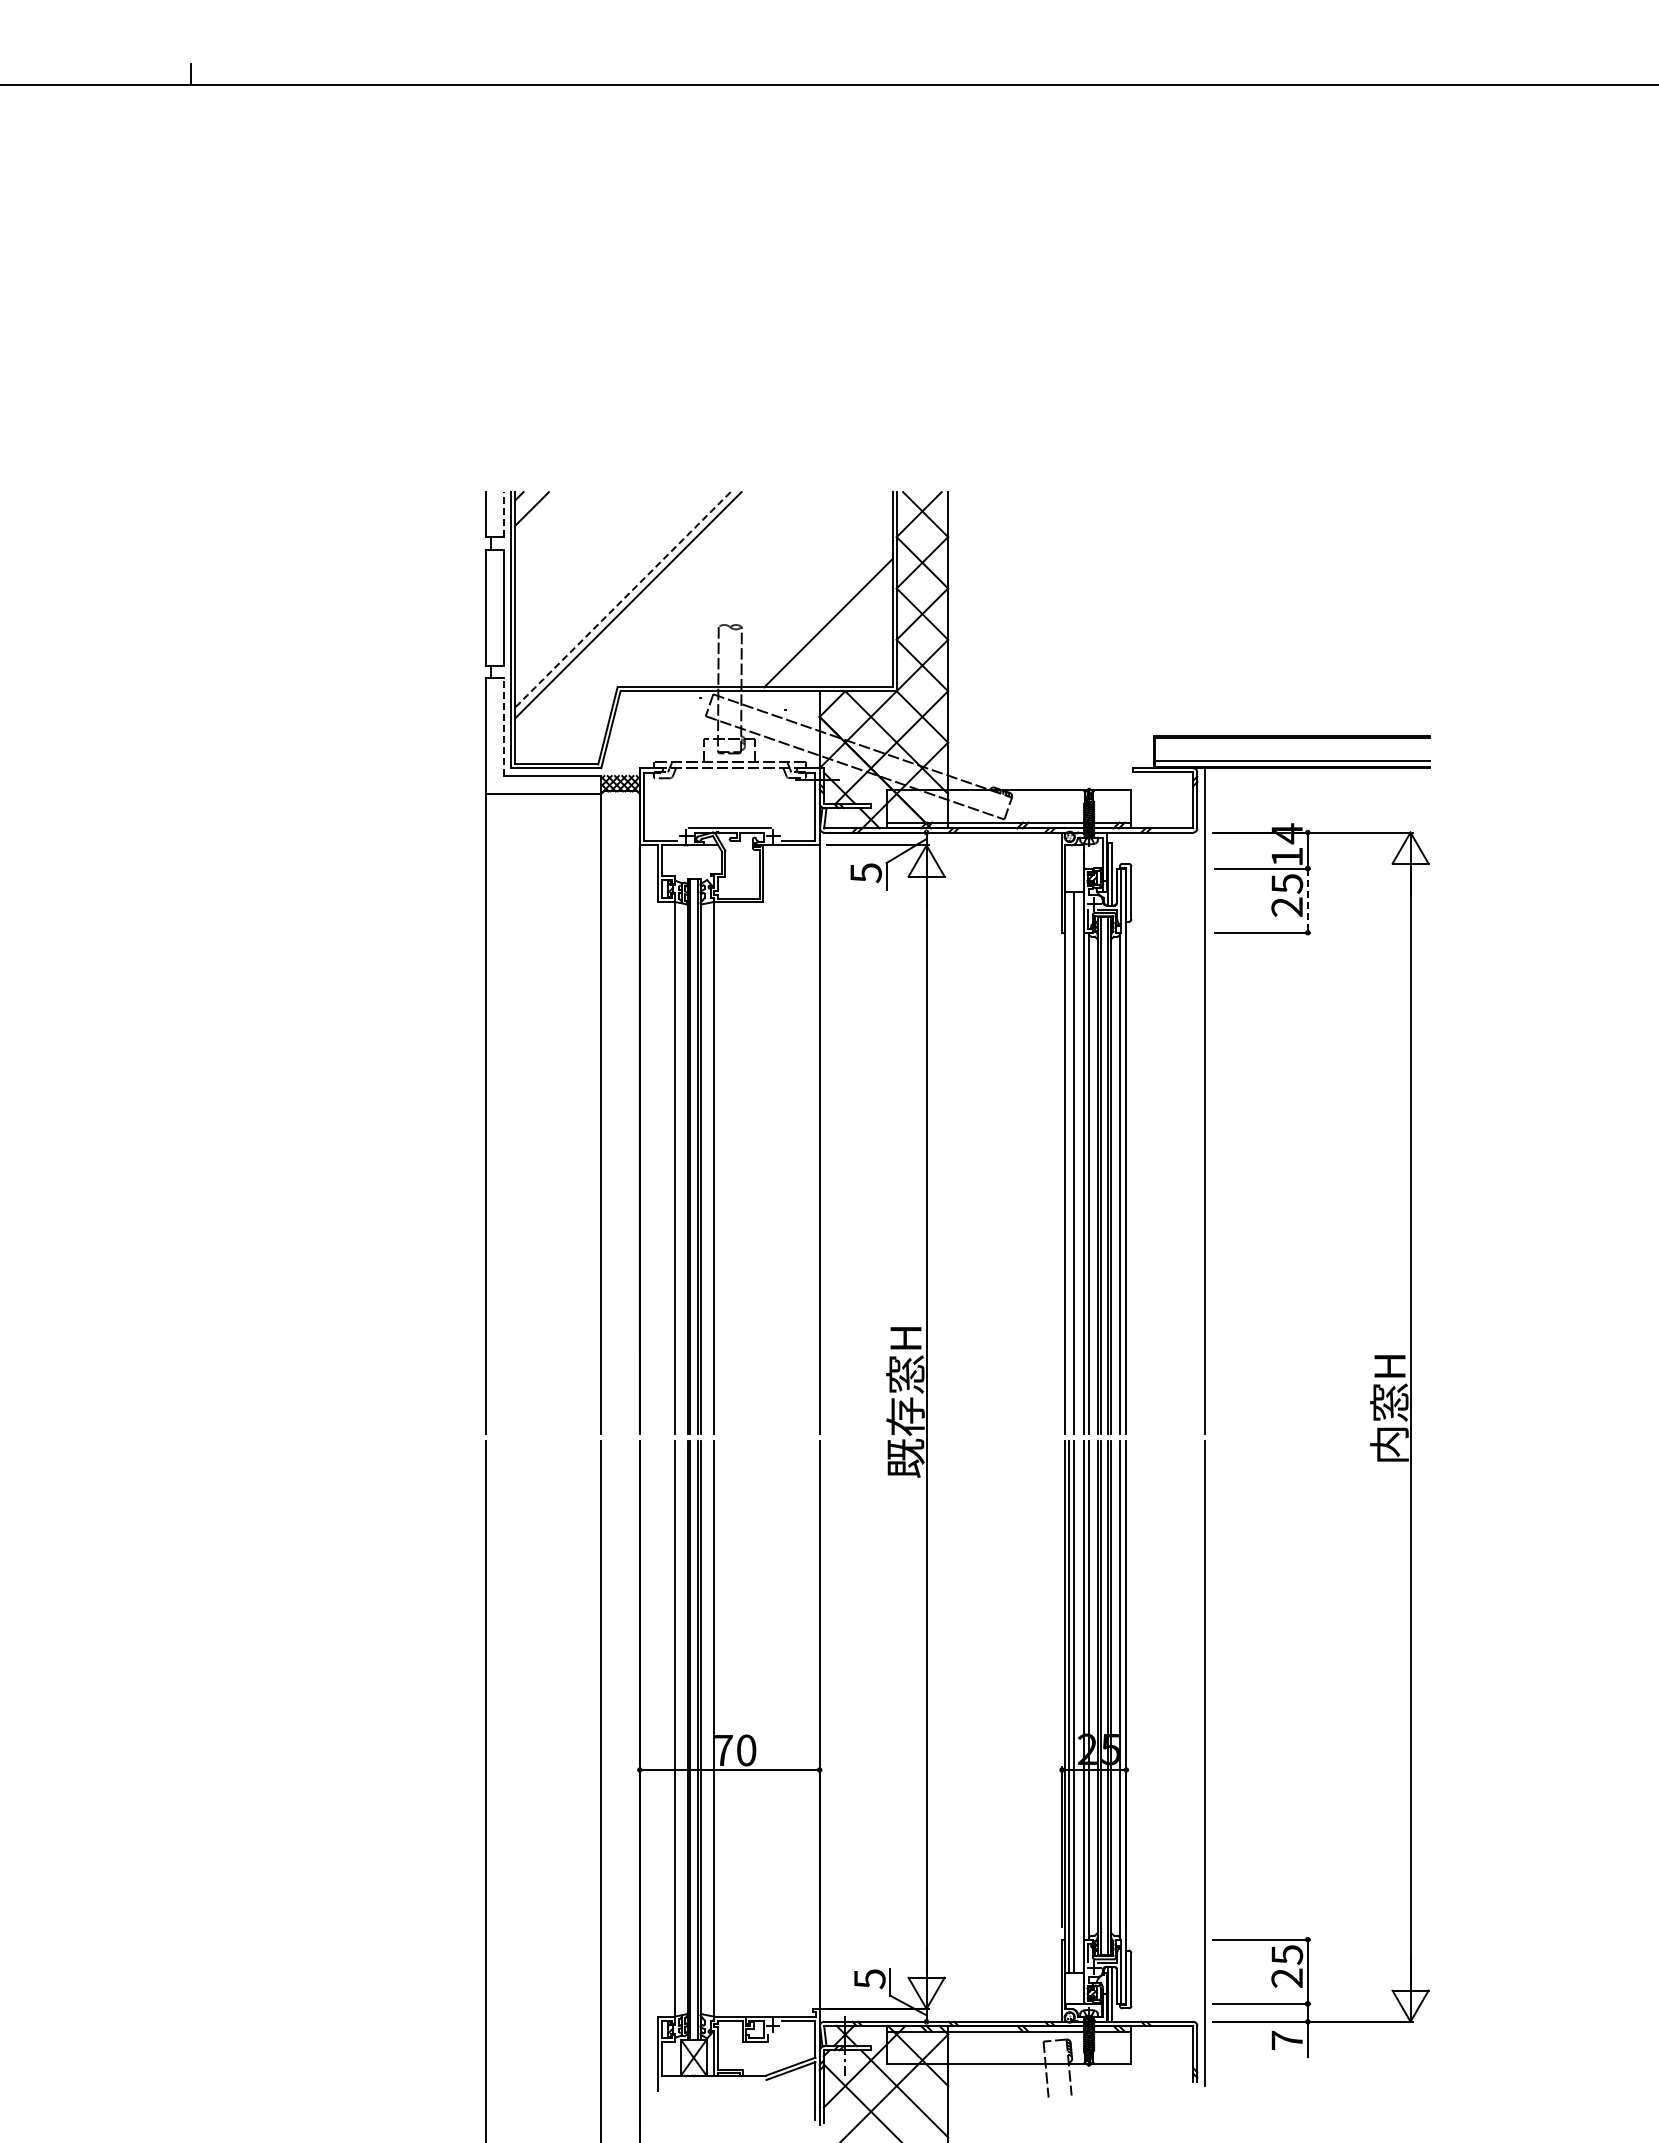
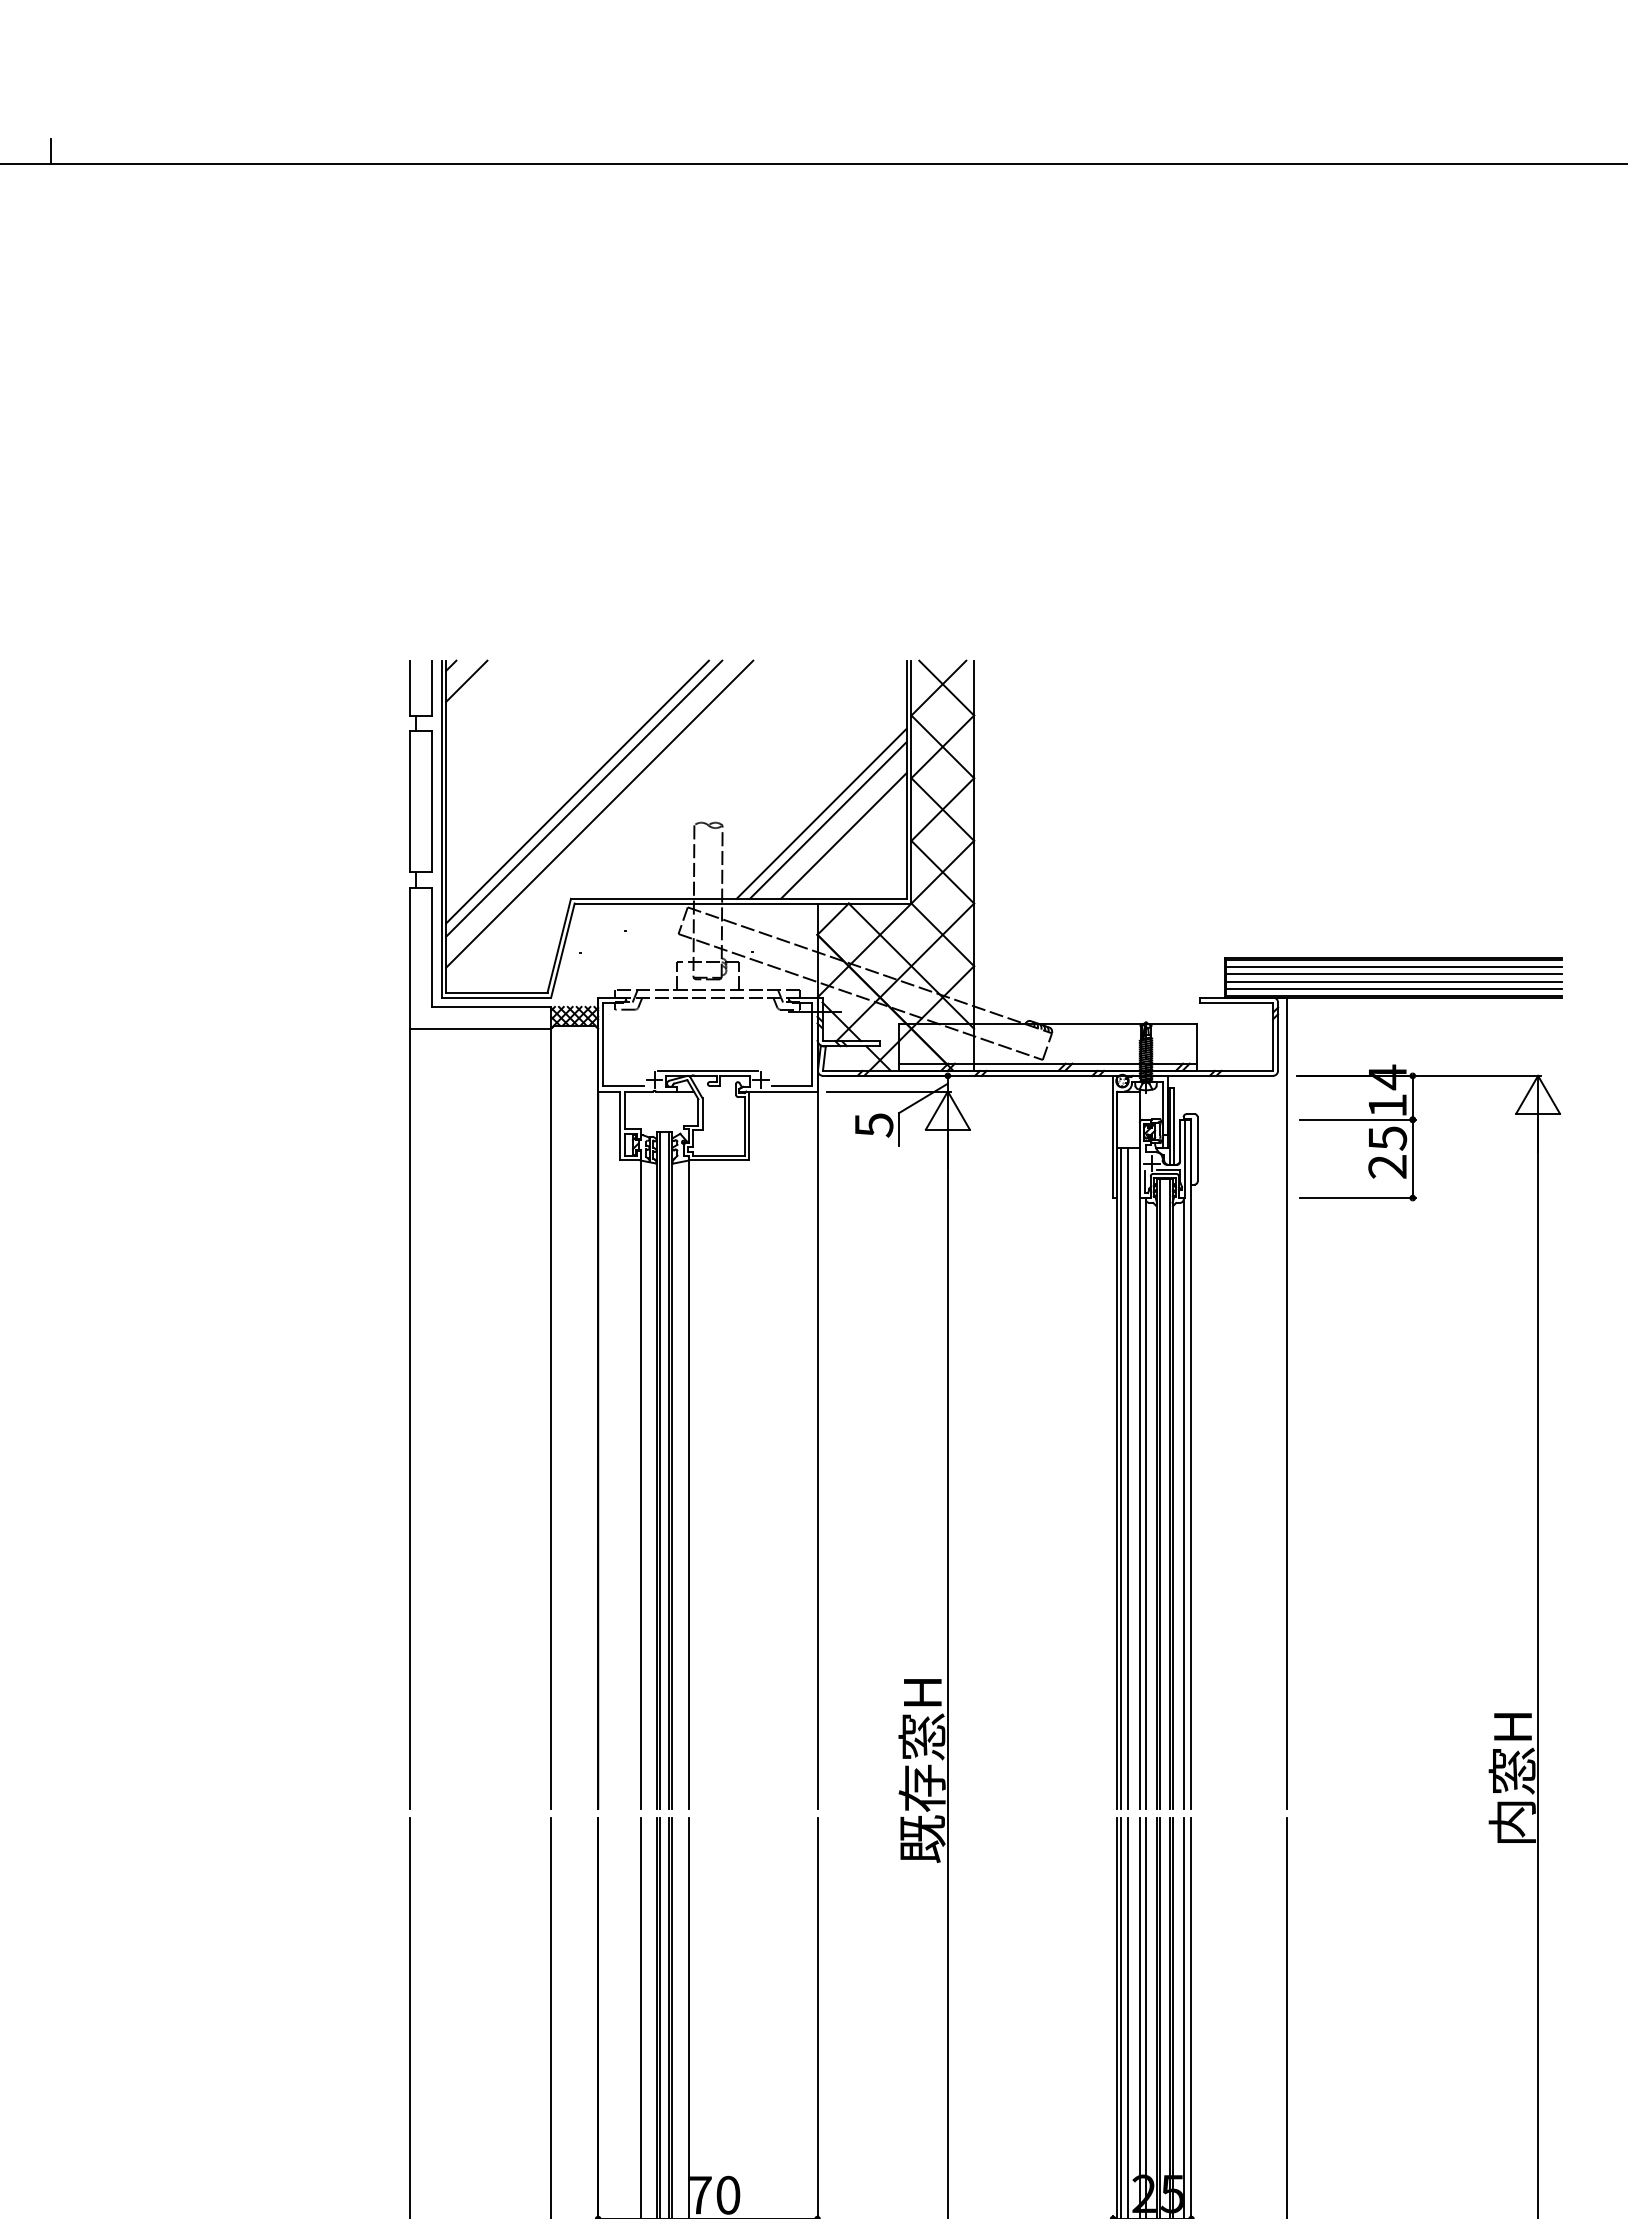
line: (503, 514) -> (431, 688), dashed -> solid
line: (622, 600) -> (577, 792), dashed -> solid
line: (641, 617) -> (600, 813), added
line: (822, 617) -> (820, 813), added
line: (840, 635) -> (842, 835), added
line: (503, 727) -> (431, 947), dashed -> solid
line: (1291, 743) -> (1392, 967), added
line: (1291, 749) -> (1392, 974), added
line: (1291, 755) -> (1392, 981), added
line: (1307, 901) -> (1412, 1159), dashed -> solid
line: (1068, 1162) -> (1120, 1478), added

